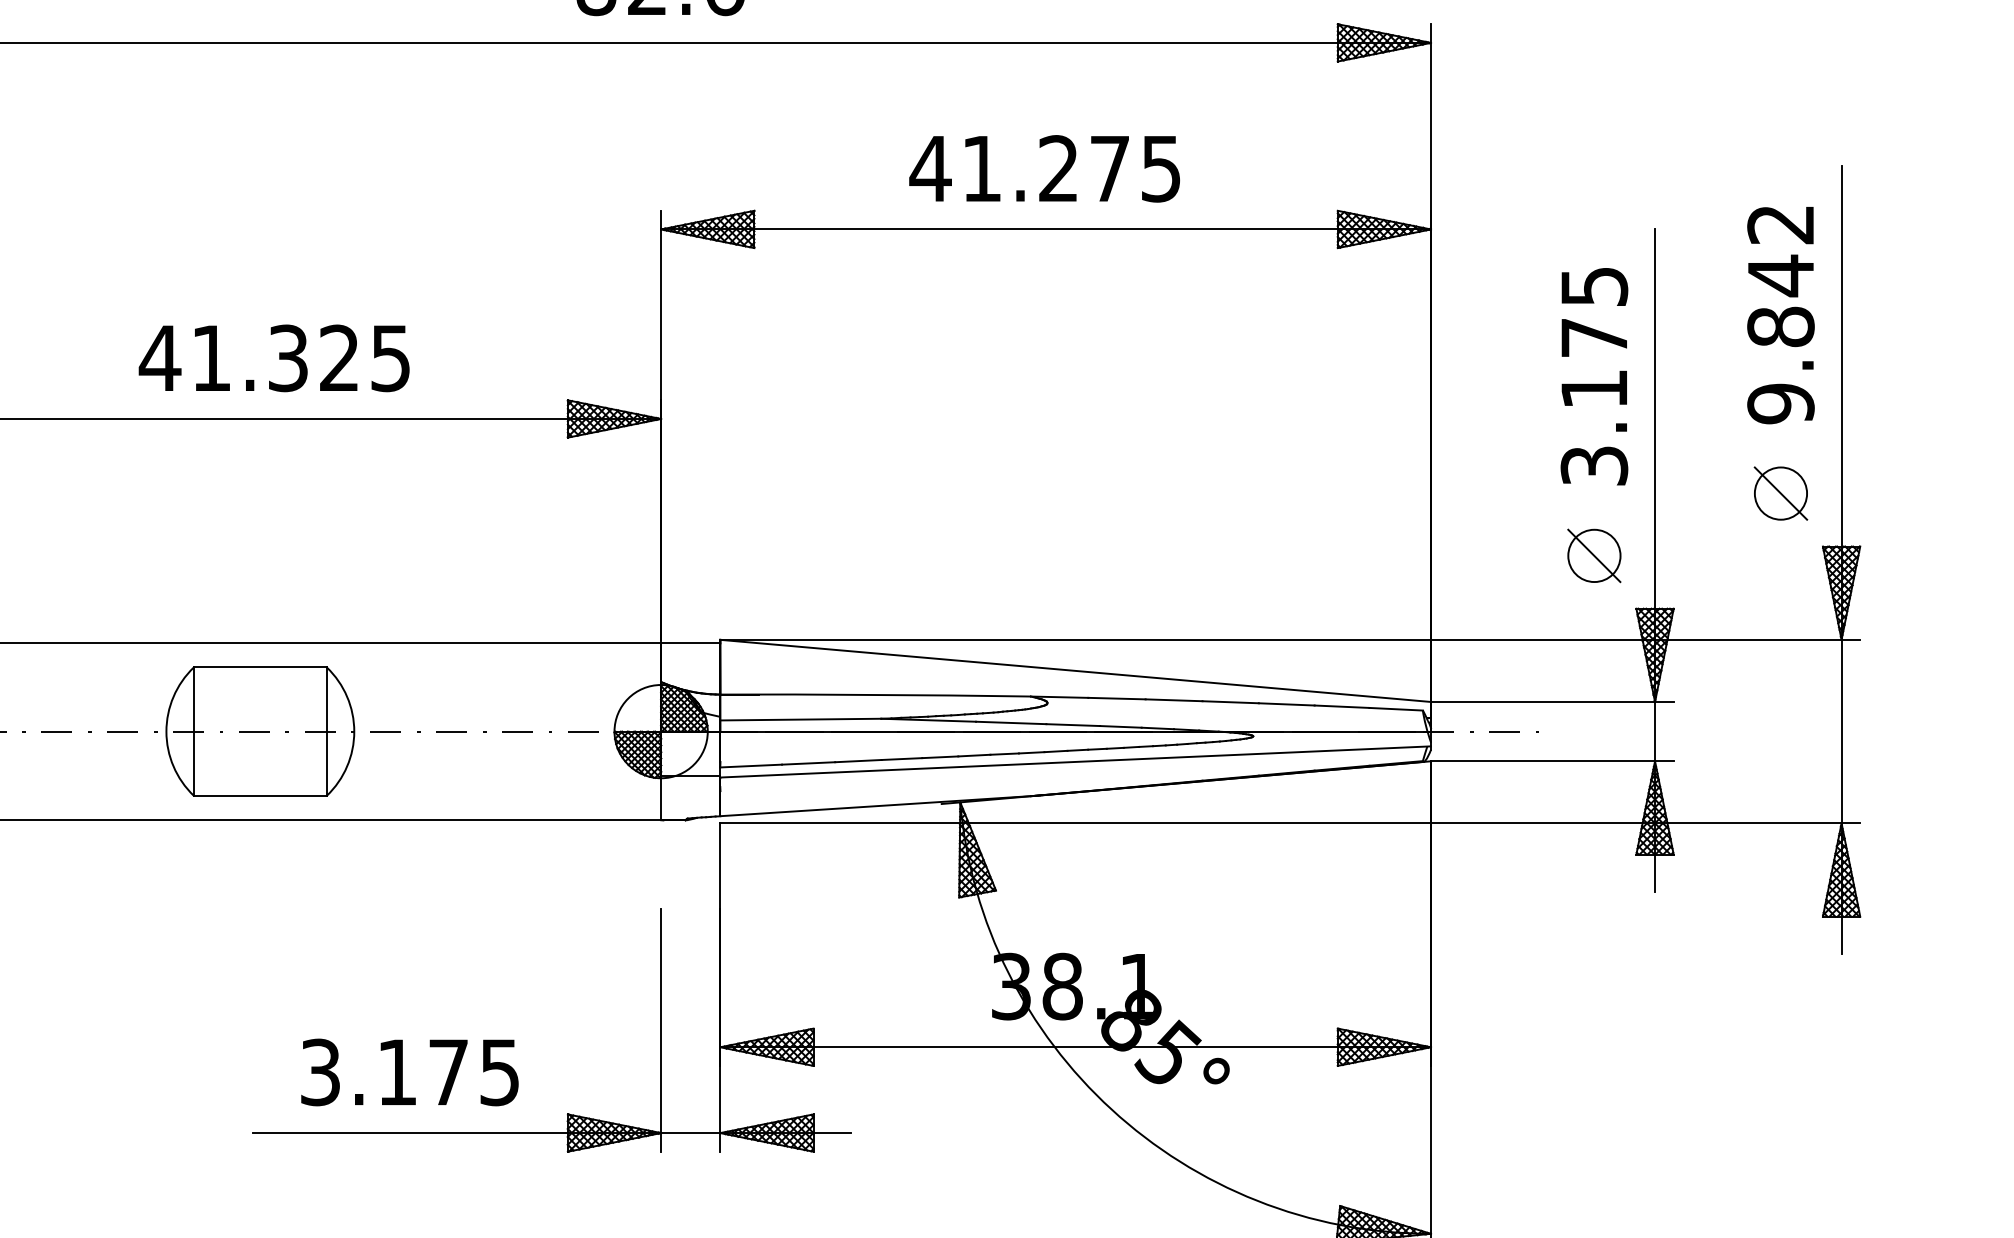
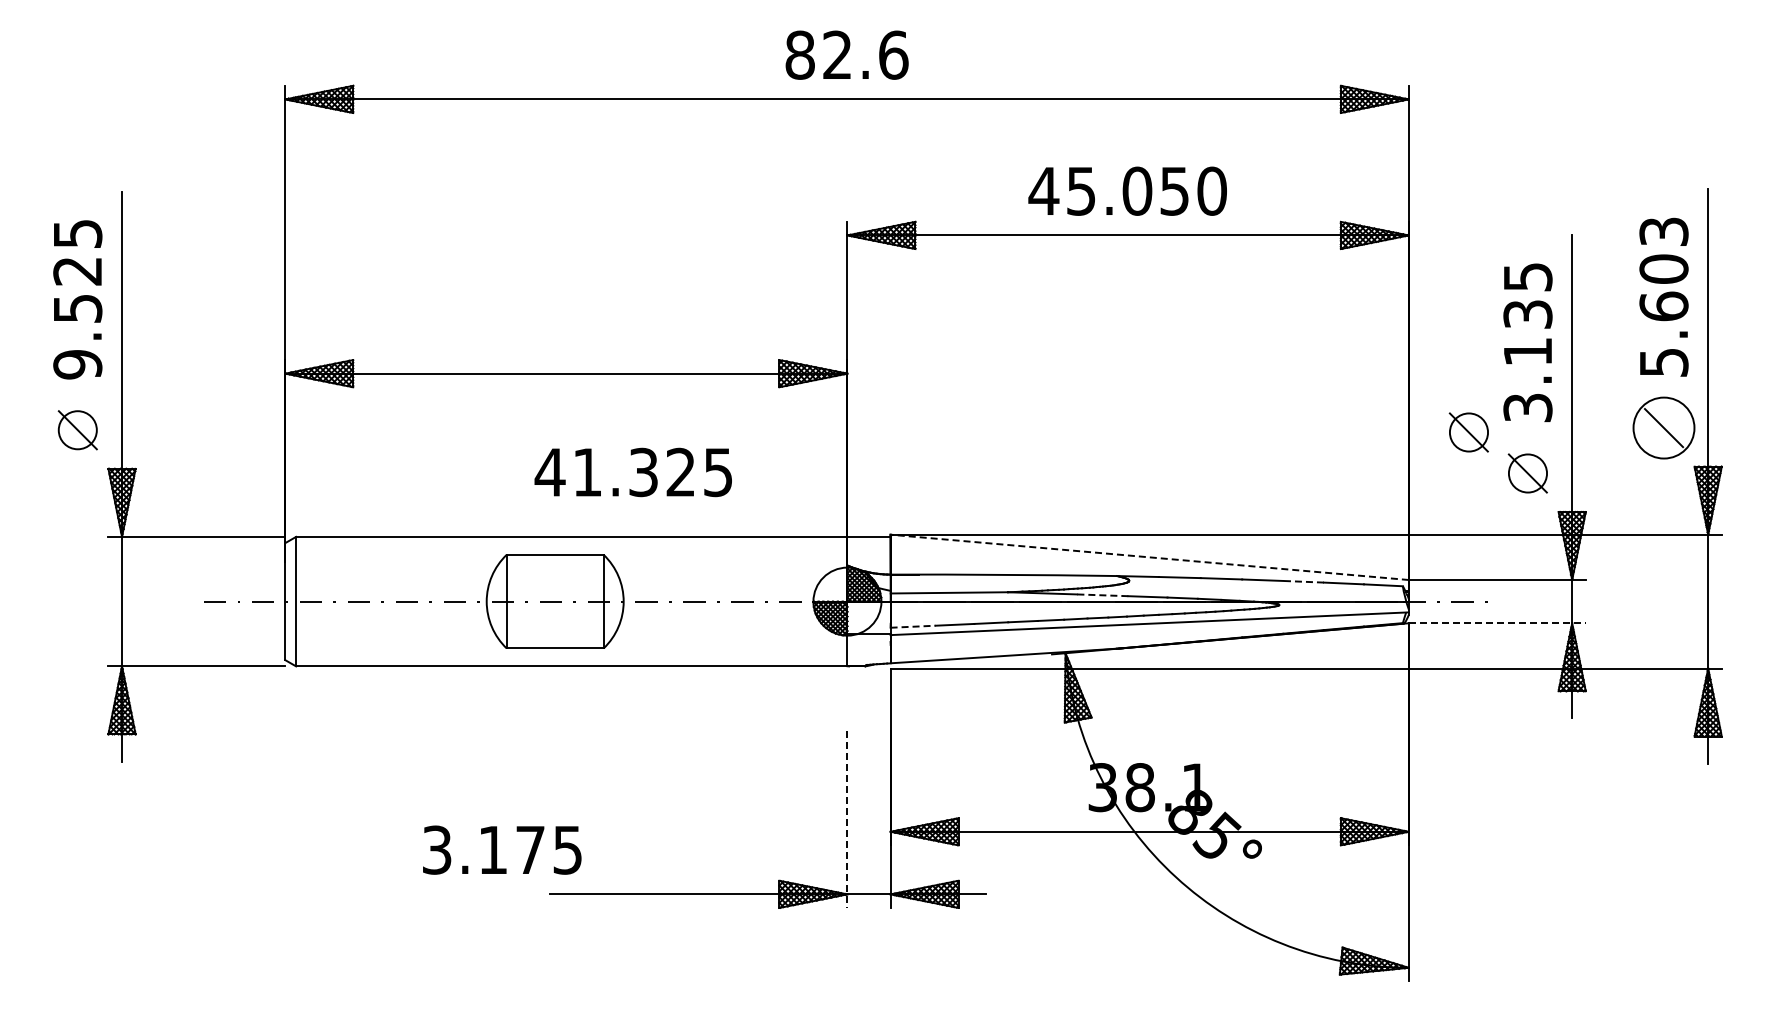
text: (1071, 167) -> (1146, 190), 41.275 -> 45.050
text: (1780, 314) -> (1663, 297), 9.842 -> 5.603
text: (1593, 337) -> (1527, 314), 3.175 -> 3.135
text: (273, 358) -> (632, 472), moved
circle: (1780, 494) -> (1663, 428), size x1.6
part: (1512, 499) -> (1468, 432), added
line: (1075, 671) -> (1149, 557), solid -> dashed
line: (1286, 704) -> (1303, 581), solid -> dashed
line: (1010, 723) -> (1102, 595), solid -> dashed
line: (1552, 761) -> (1497, 623), solid -> dashed
line: (751, 765) -> (913, 626), solid -> dashed
line: (661, 1031) -> (847, 820), solid -> dashed
text: (410, 1071) -> (502, 849), moved

